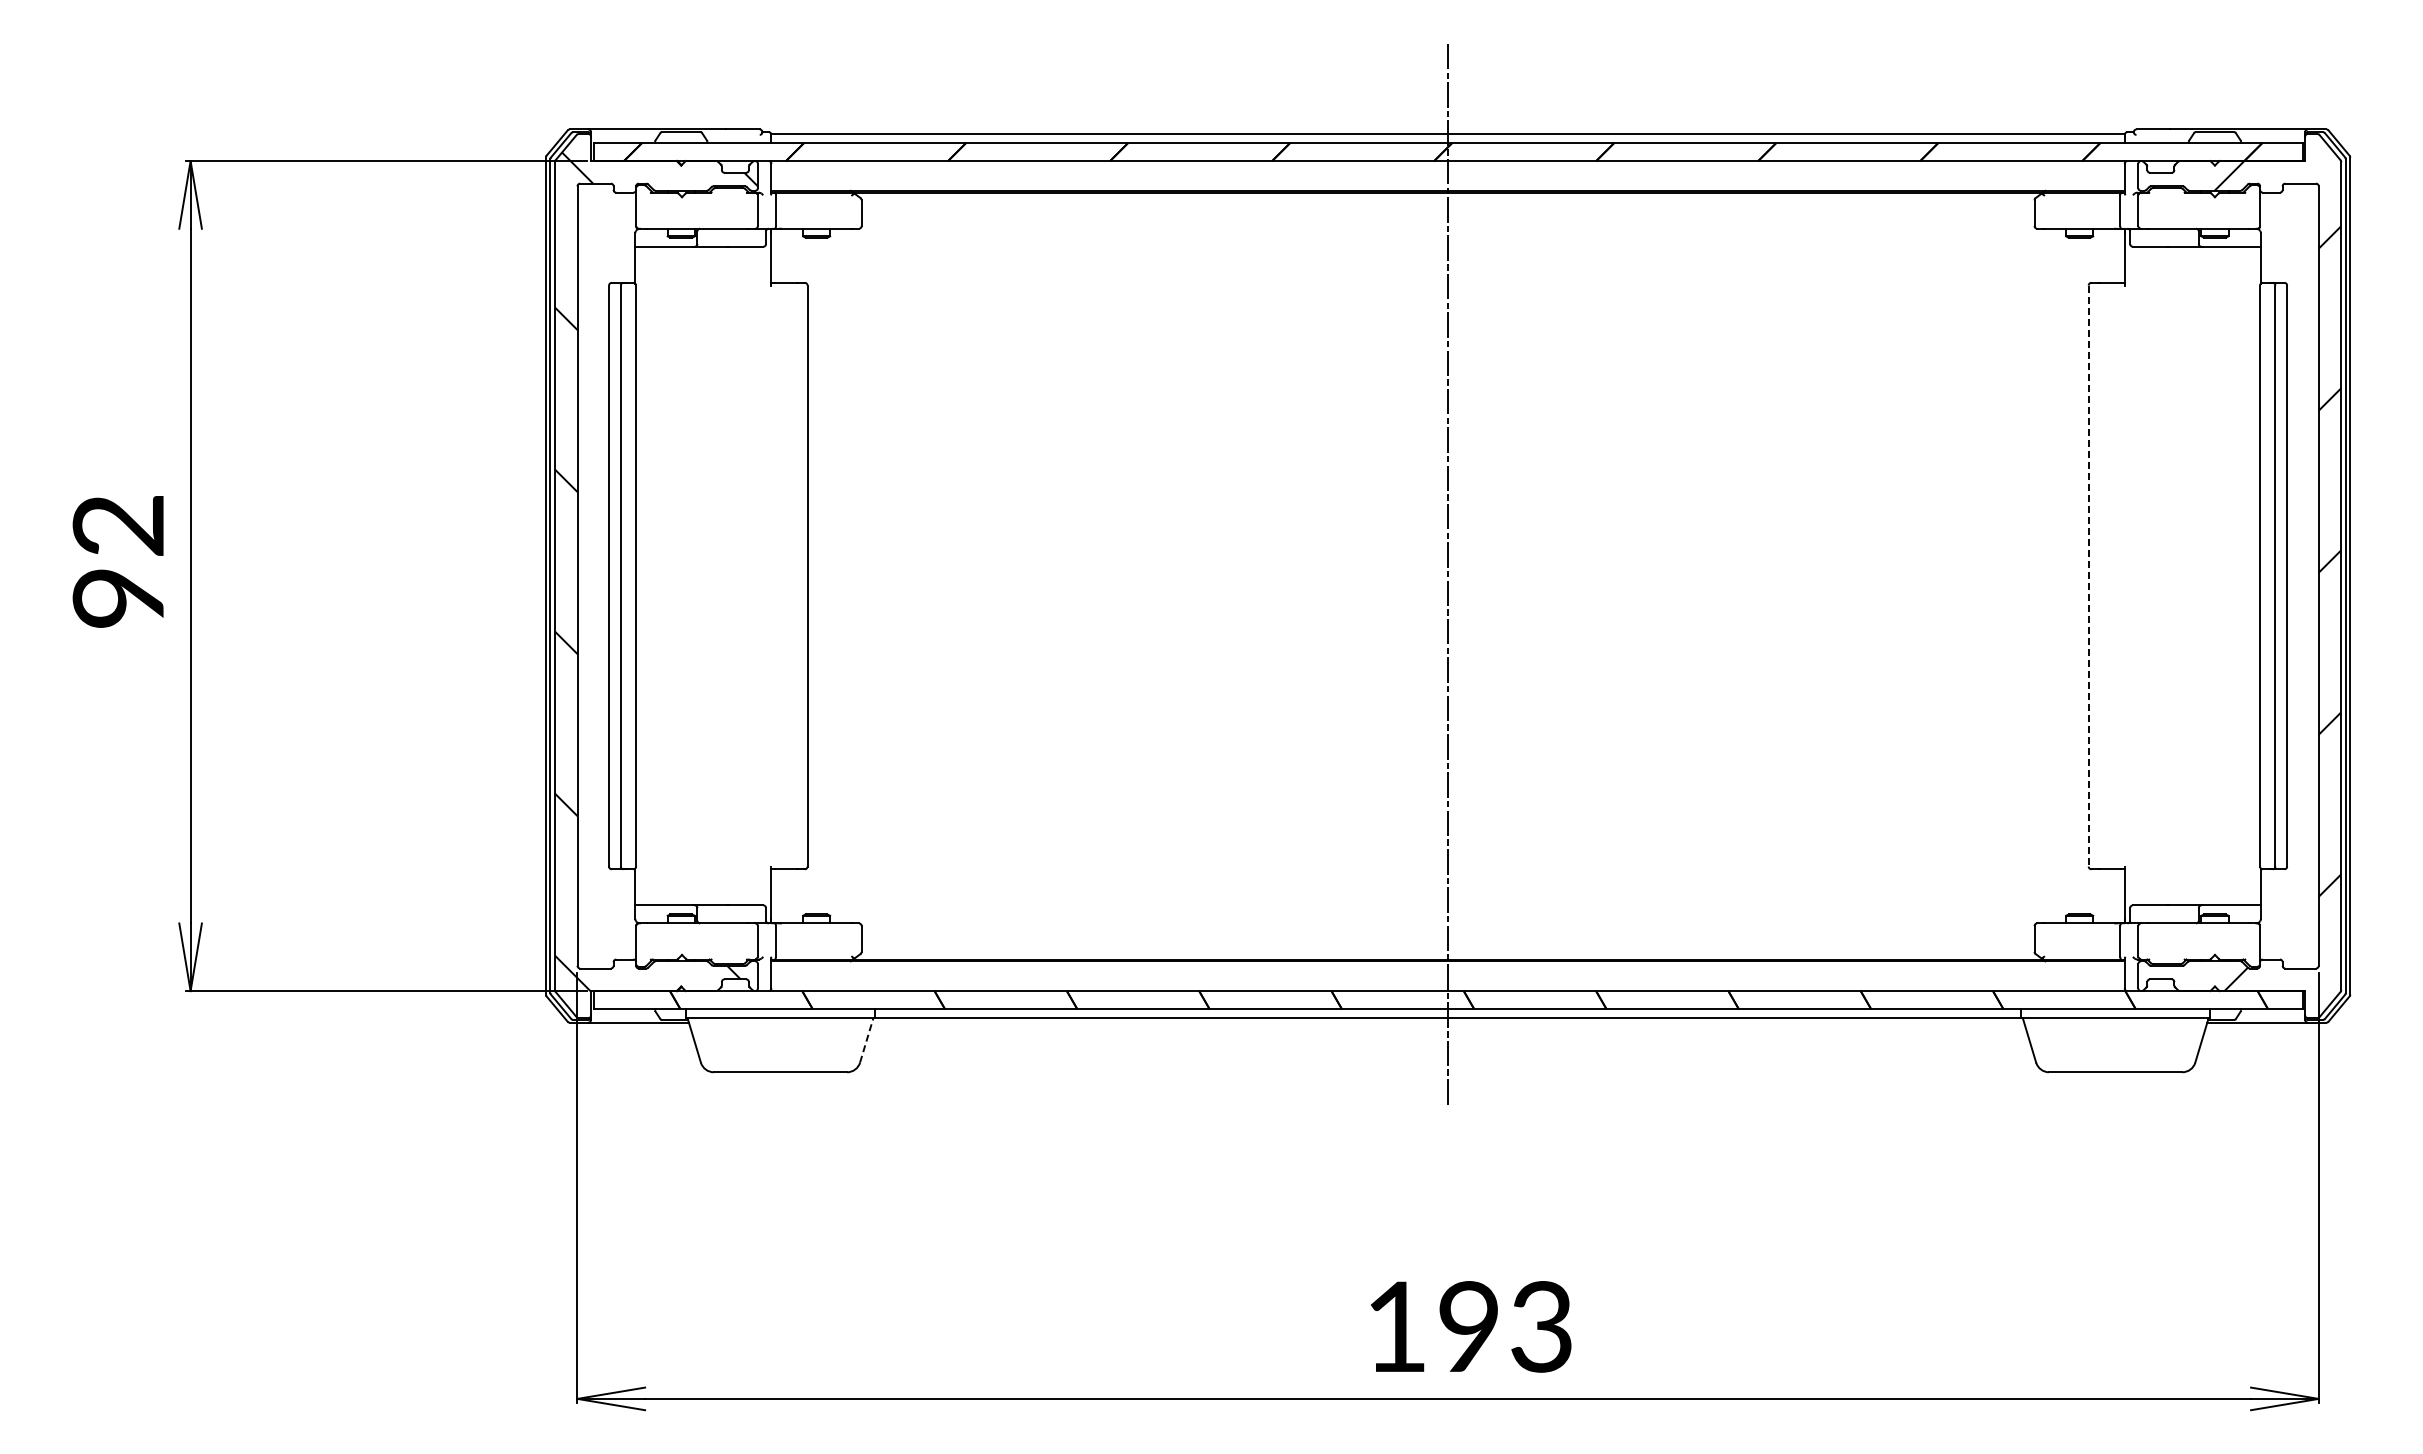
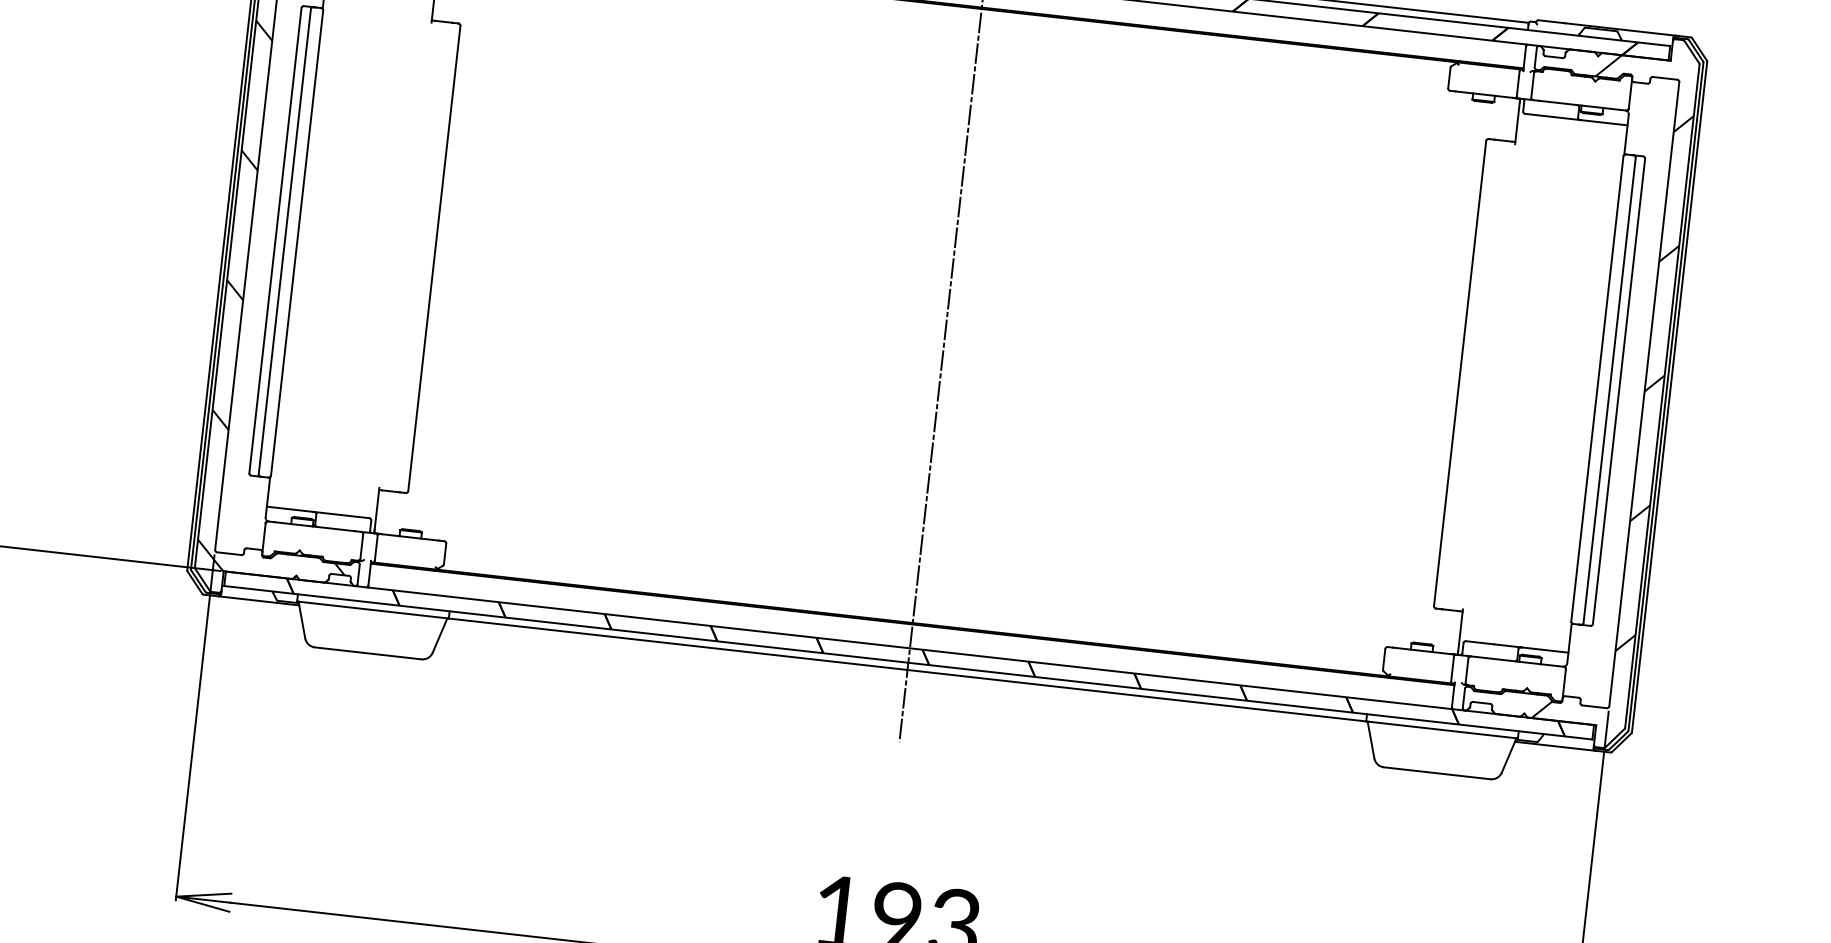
line: (2088, 576) -> (1459, 373), dashed -> solid
line: (866, 1039) -> (439, 634), dashed -> solid

